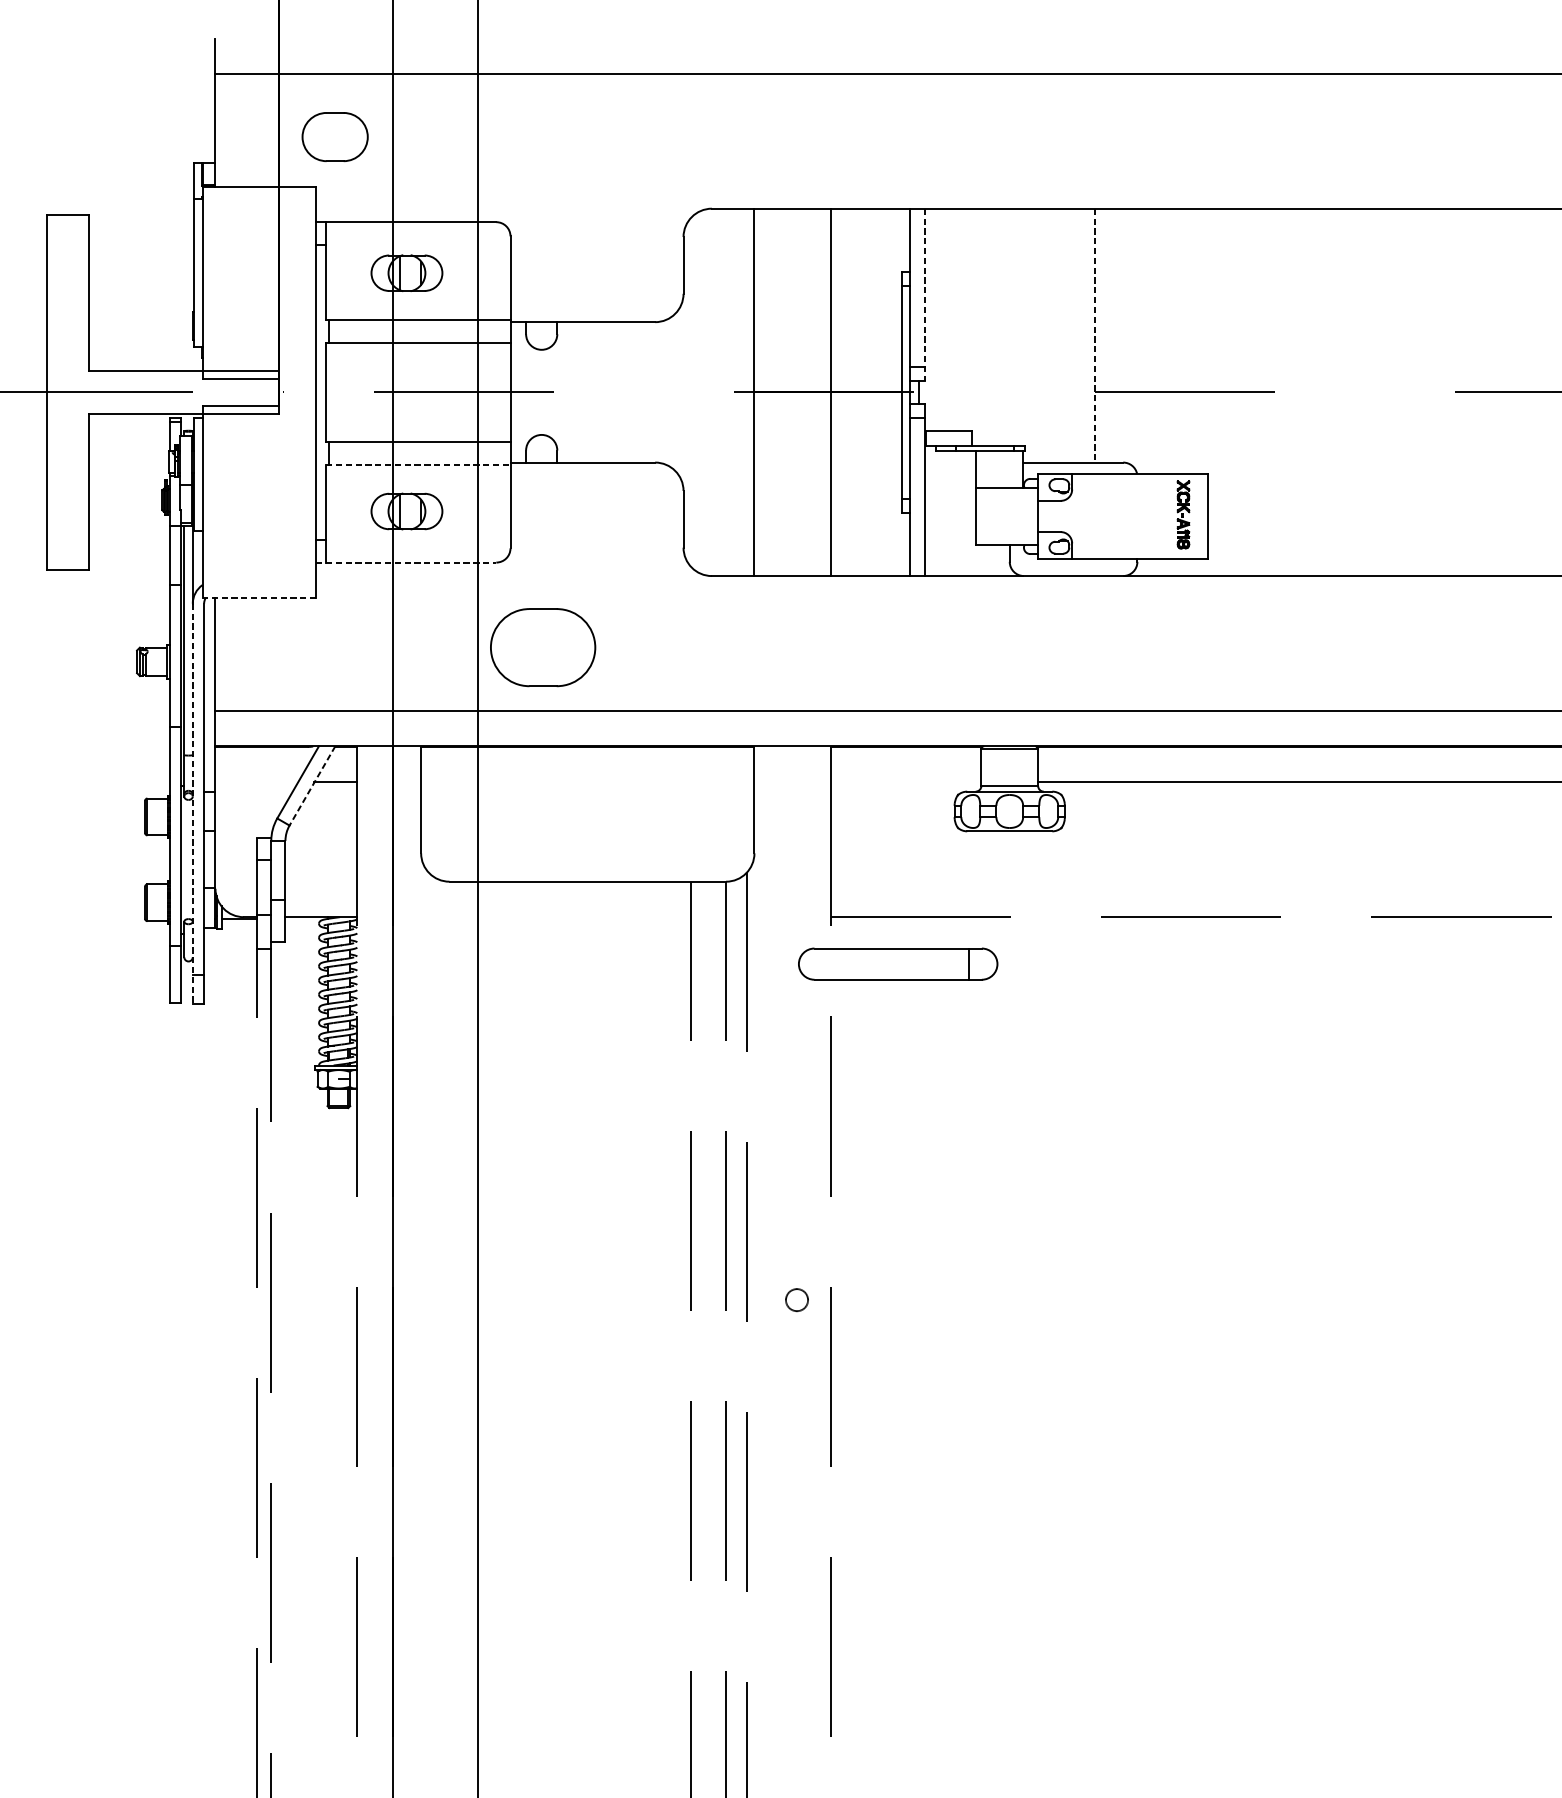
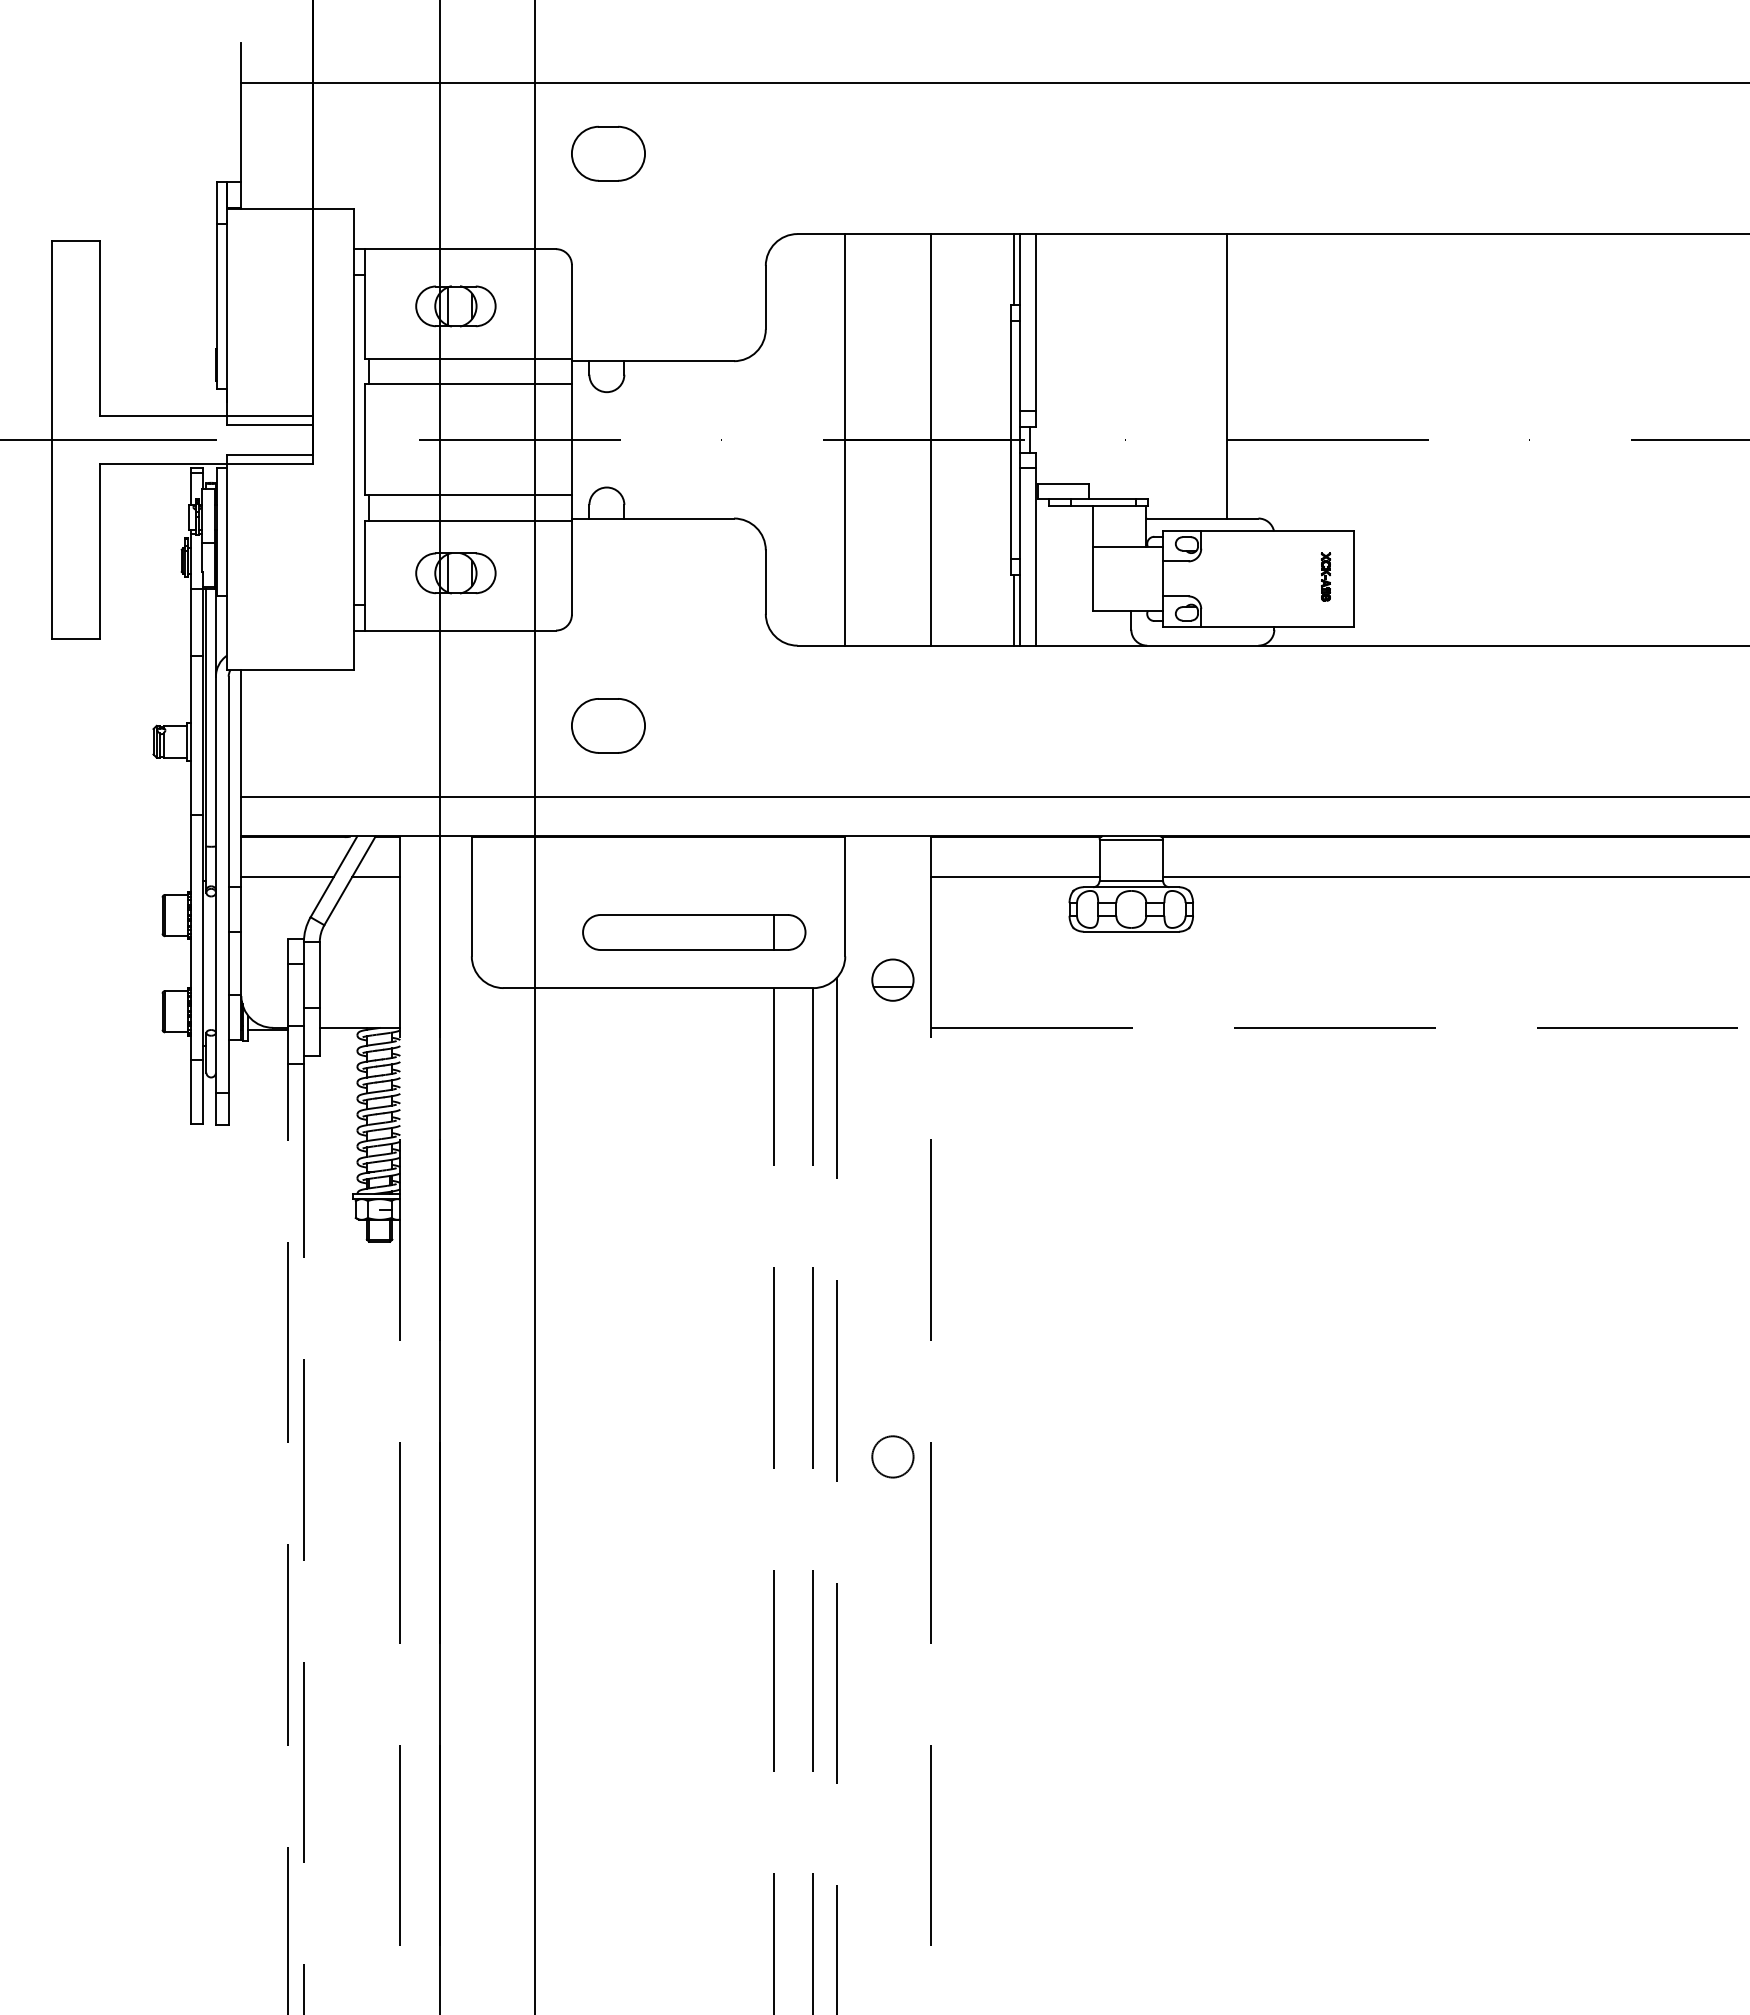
part: (335, 136) -> (608, 153), moved
line: (904, 240) -> (1013, 269), added
line: (924, 294) -> (1035, 330), dashed -> solid
line: (1094, 335) -> (1226, 376), dashed -> solid
line: (419, 464) -> (469, 520), dashed -> solid
part: (1183, 514) -> (1325, 576), size x0.62
line: (904, 543) -> (1013, 609), added
line: (406, 562) -> (455, 630), dashed -> solid
line: (259, 598) -> (290, 670), dashed -> solid
part: (543, 647) -> (608, 725), size x0.62
line: (256, 782) -> (287, 876), added
line: (906, 782) -> (1015, 876), added
line: (311, 786) -> (349, 881), dashed -> solid
line: (192, 804) -> (215, 901), dashed -> solid
part: (796, 874) -> (892, 979), added
part: (898, 964) -> (694, 932), moved
circle: (796, 1299) -> (892, 1456), size x1.67

